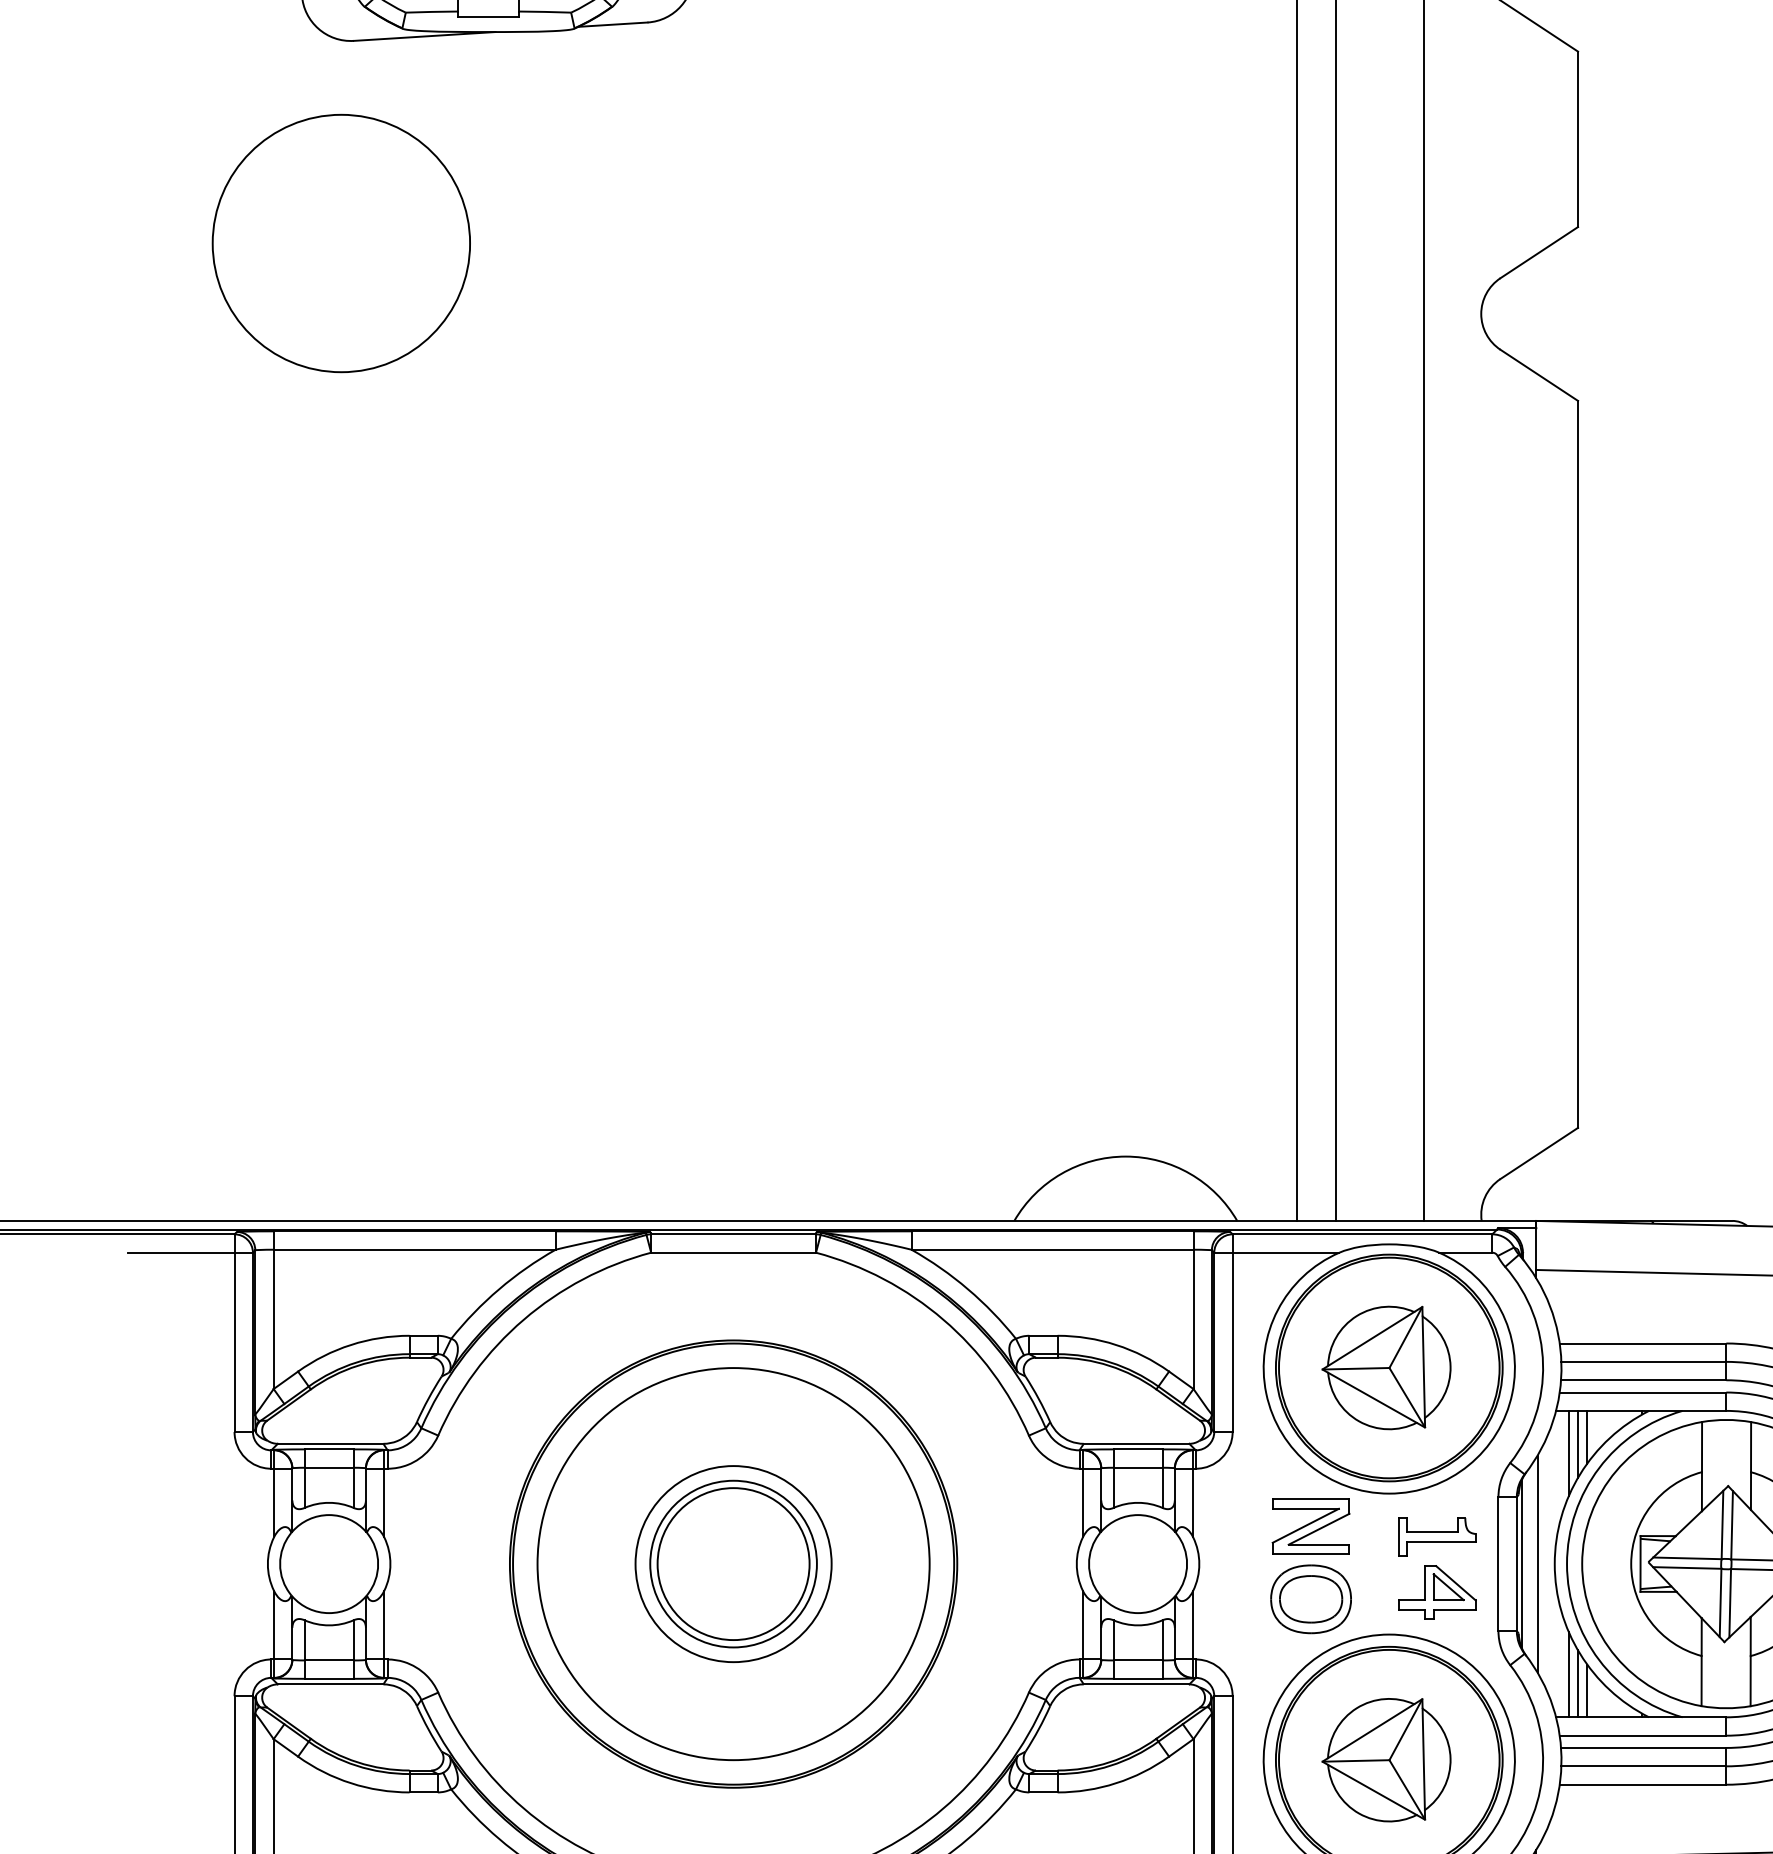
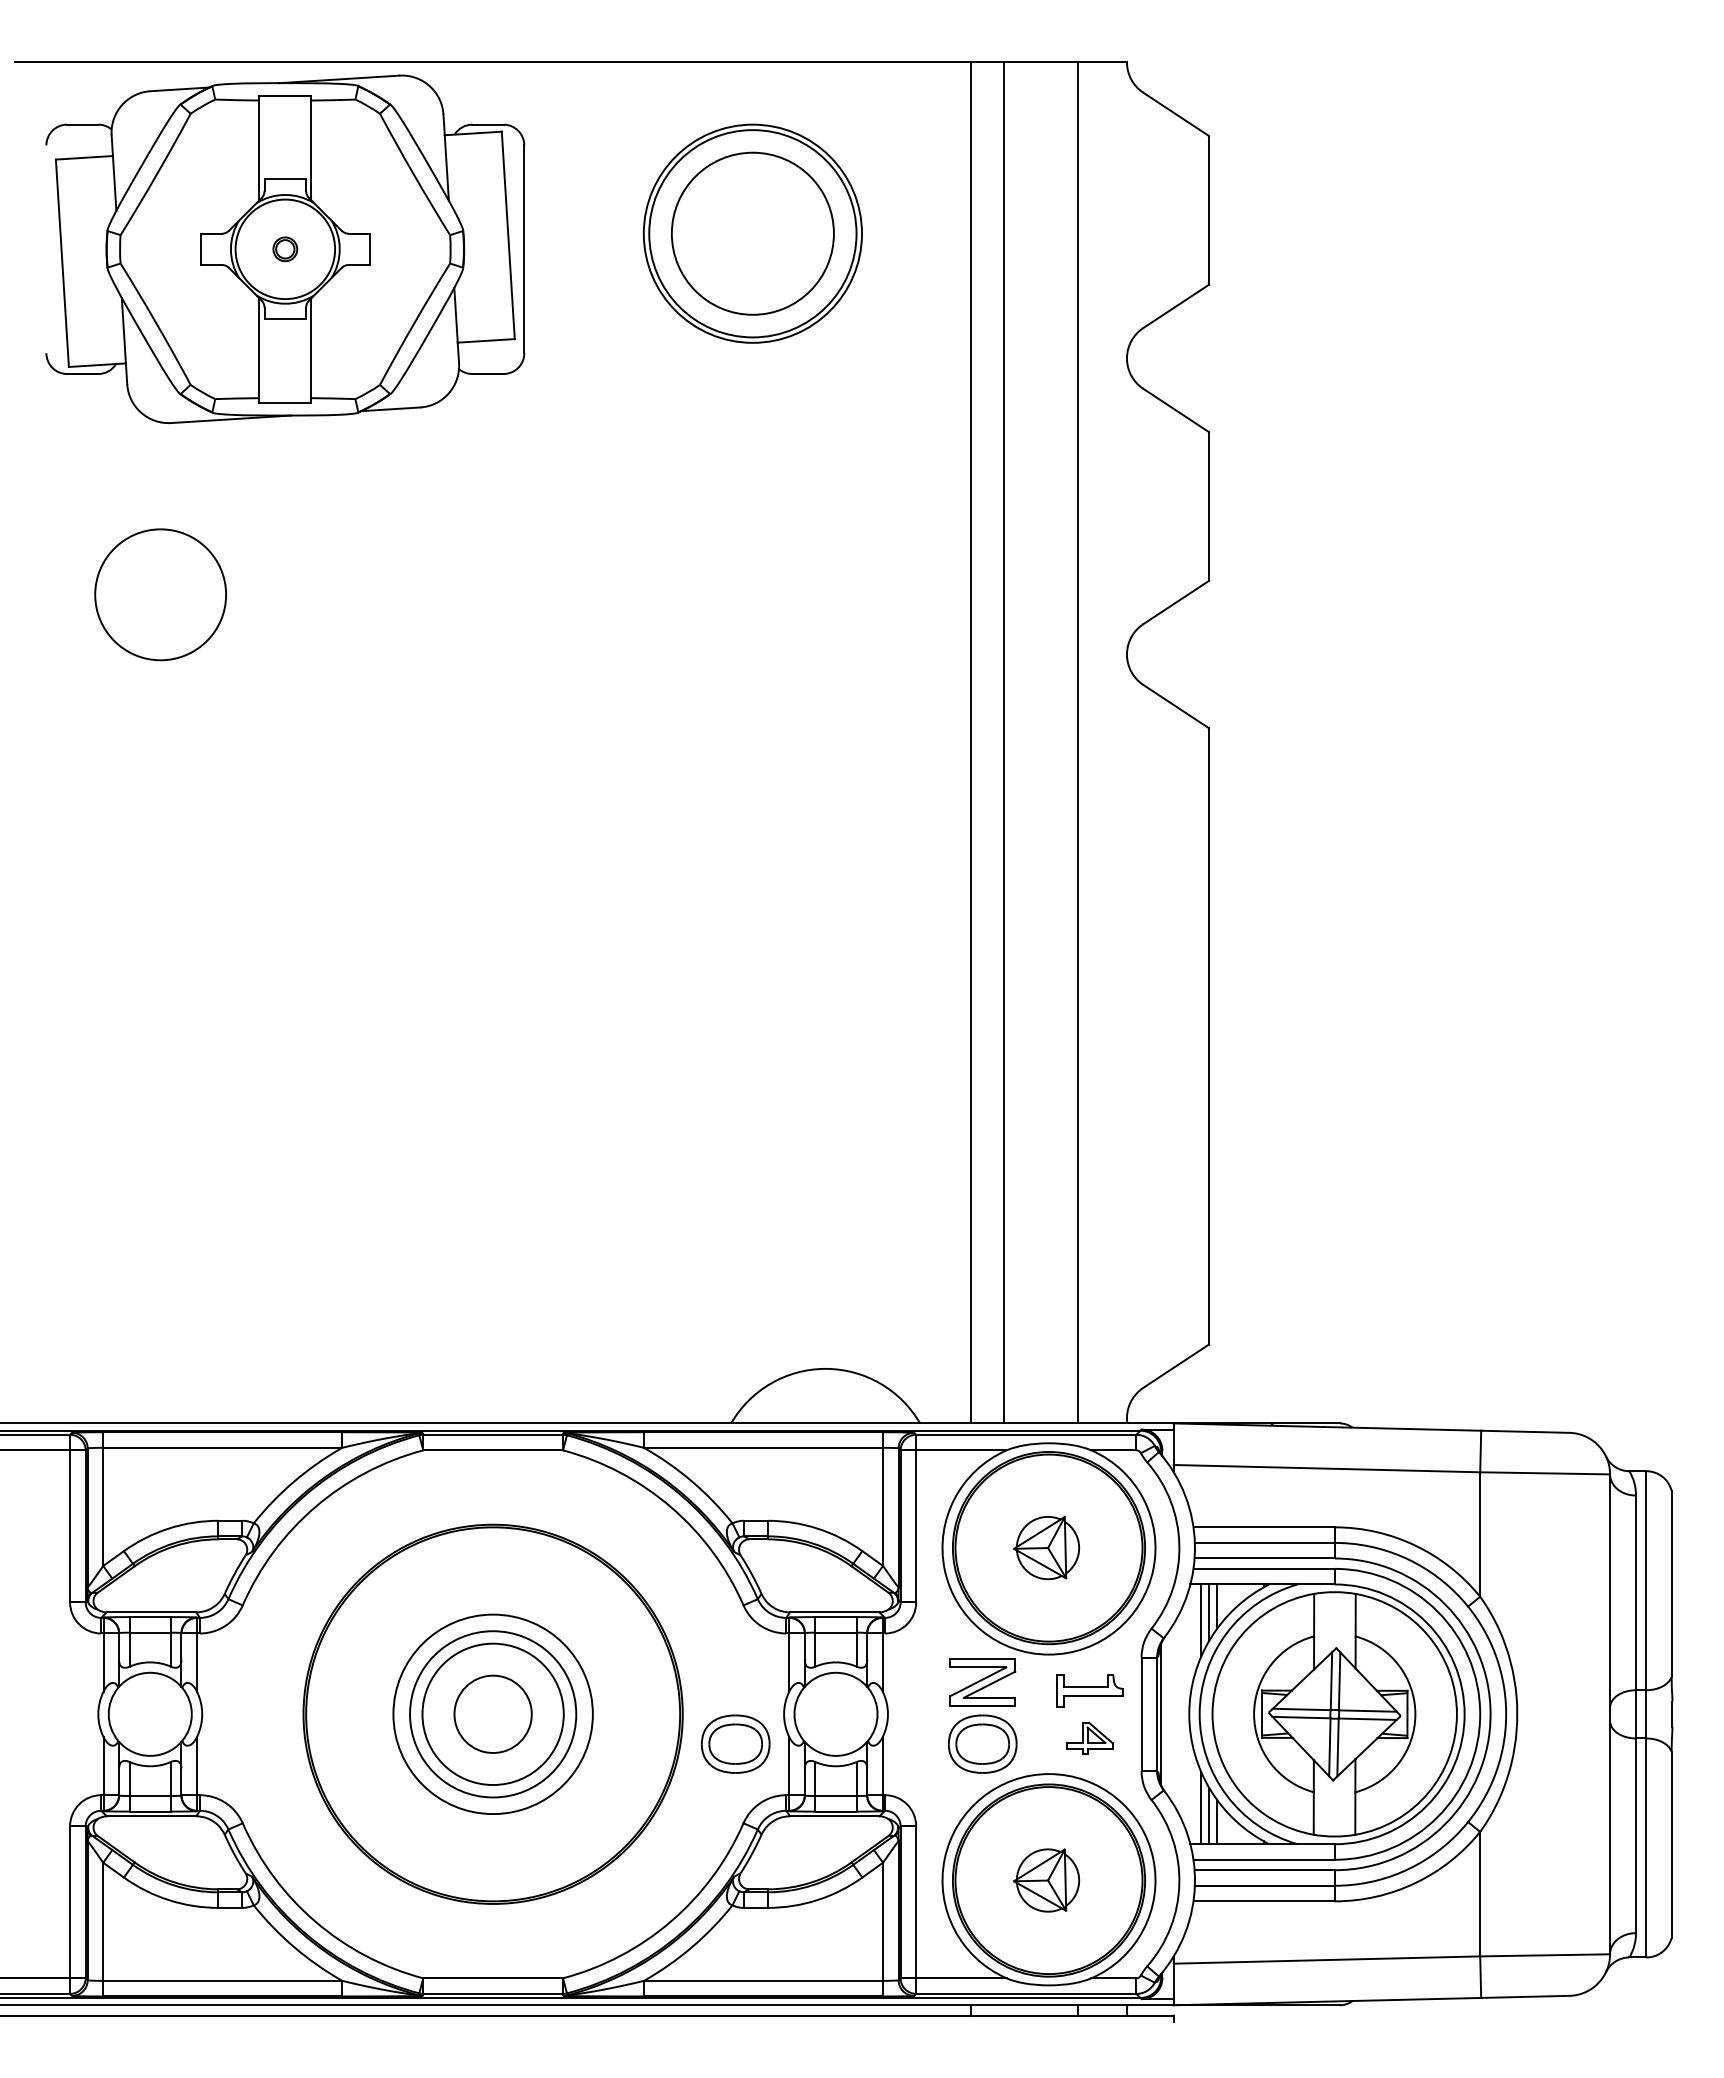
circle: (341, 243) -> (160, 594), size x0.6
part: (1386, 1367) -> (1046, 1547), size x0.6
circle: (732, 1563) -> (492, 1713), size x0.6
circle: (732, 1564) -> (492, 1714), size x0.6
line: (1537, 1564) -> (1174, 1714), removed
part: (1437, 1592) -> (1089, 1738), size x0.7
part: (1019, 1598) -> (735, 1743), added
part: (1386, 1760) -> (1046, 1880), size x0.6

